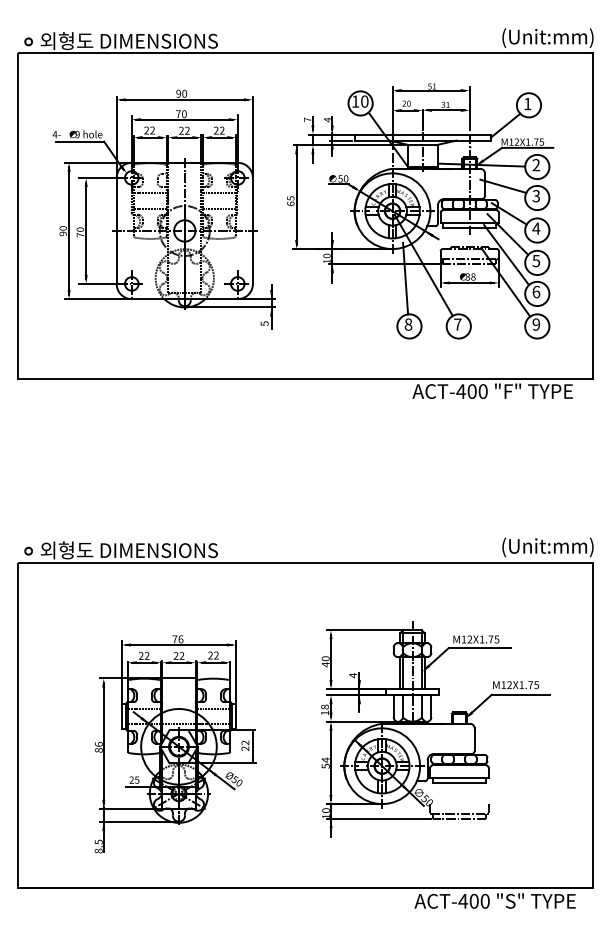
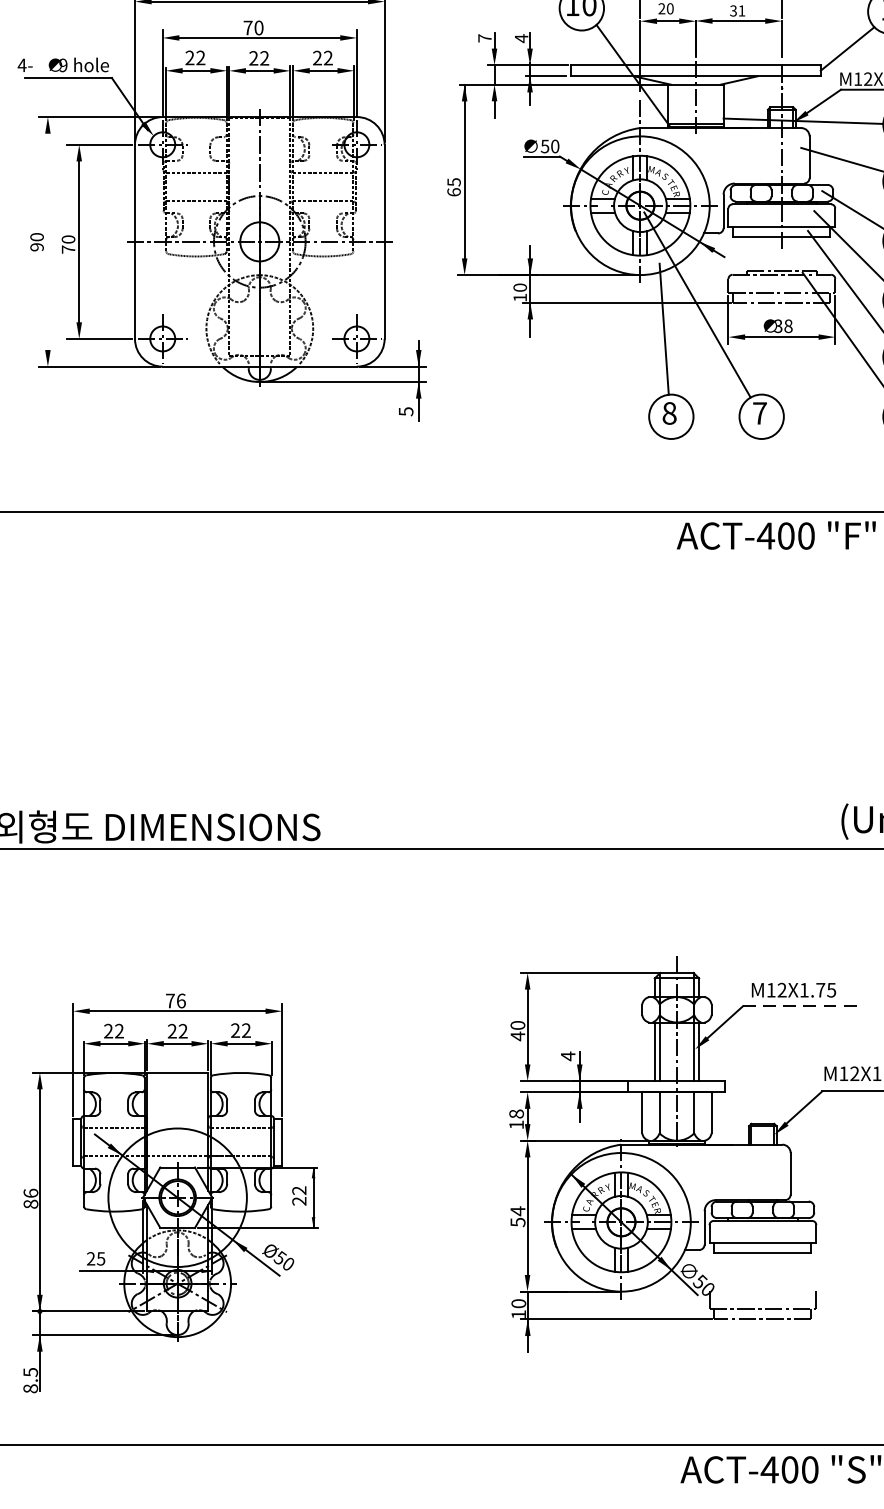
line: (69, 230) -> (48, 241), removed
line: (480, 648) -> (801, 1006), solid -> dashed
part: (175, 744) -> (171, 1193), moved

